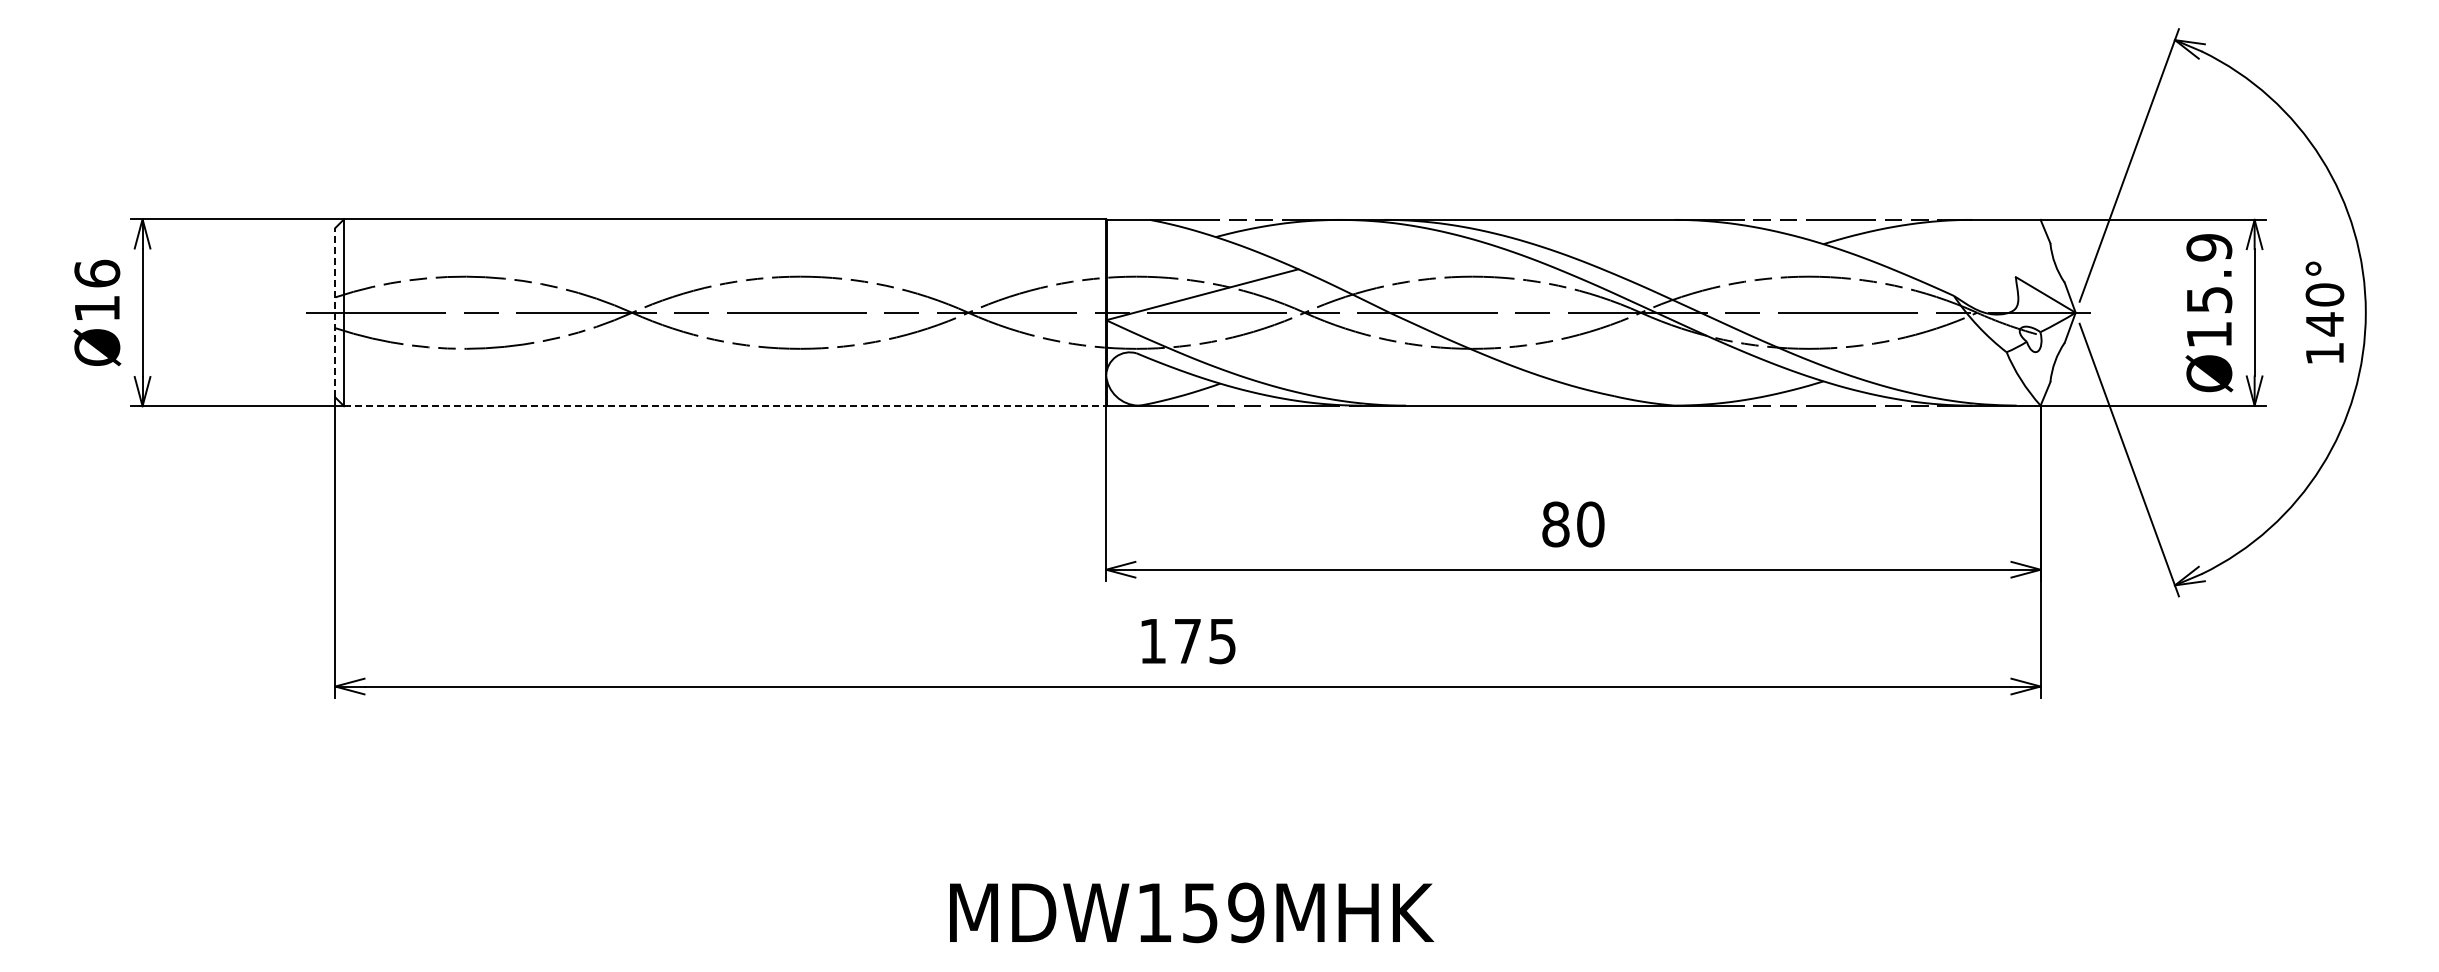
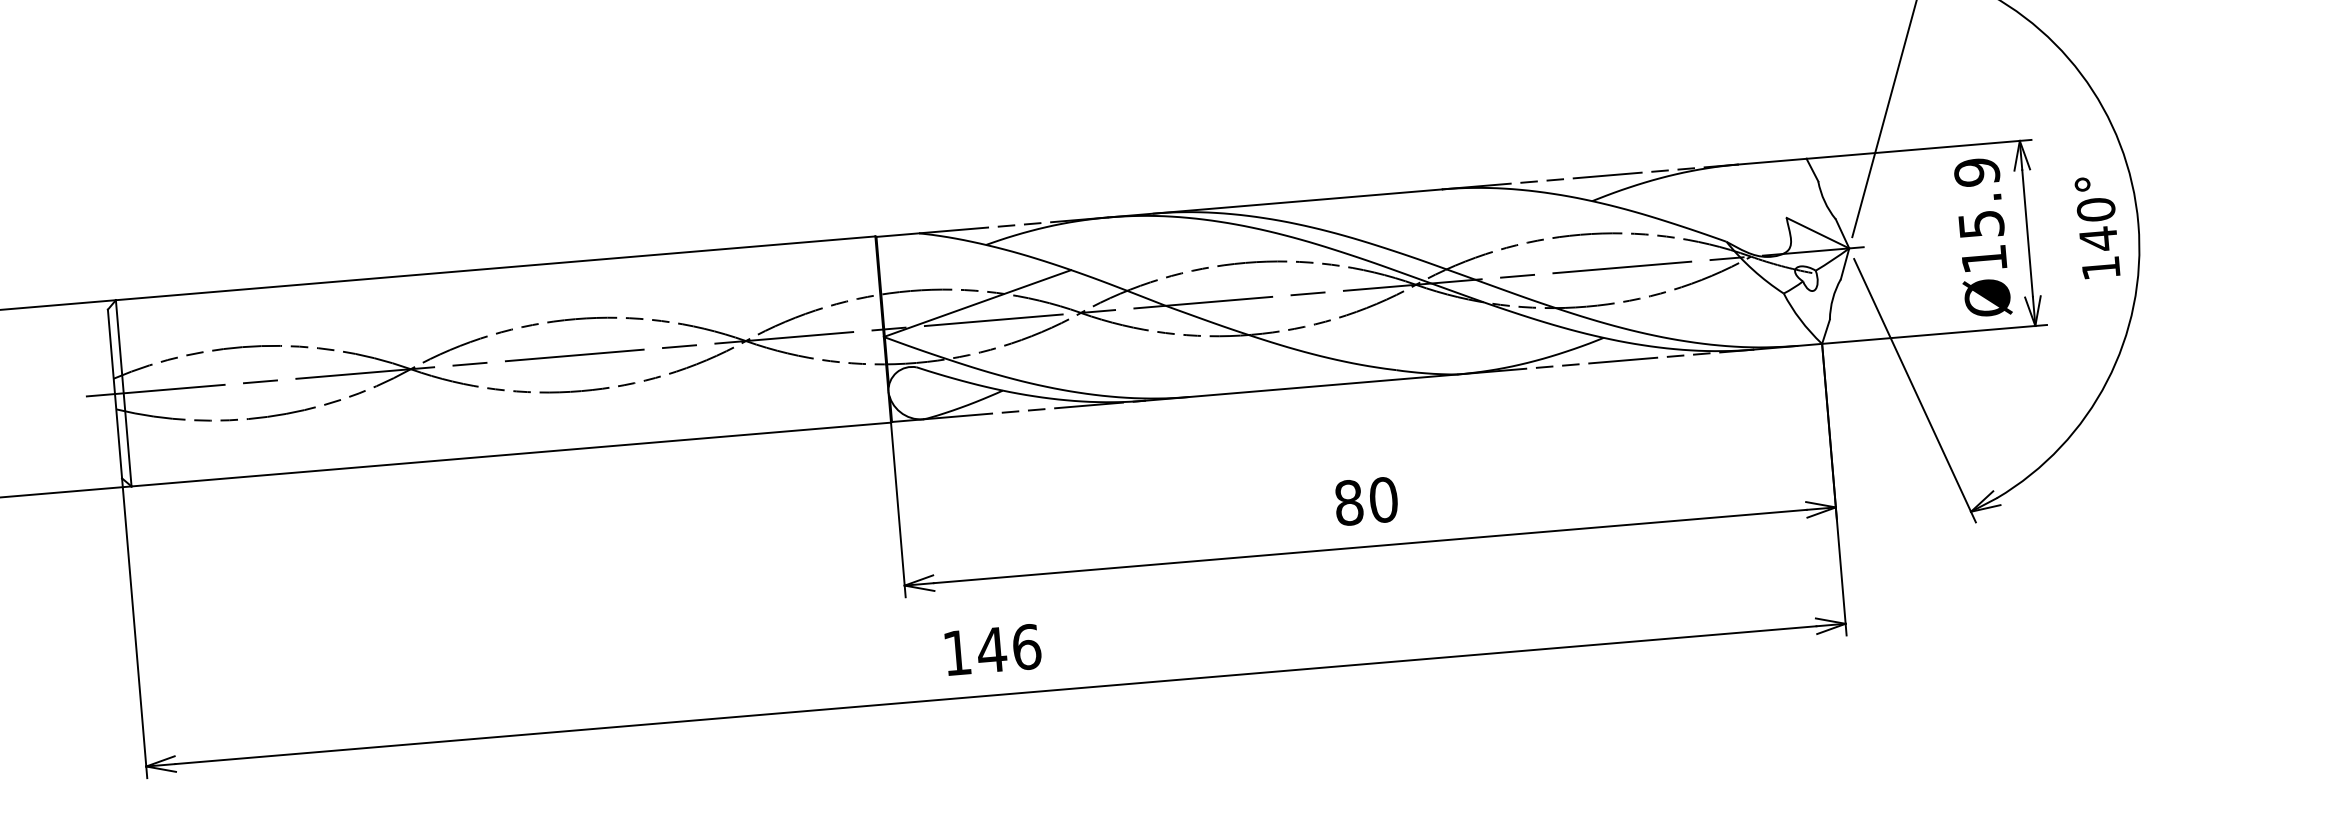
line: (335, 312) -> (115, 393), dashed -> solid
line: (725, 406) -> (511, 454), dashed -> solid
text: (1204, 641) -> (1008, 648), 175 -> 146

